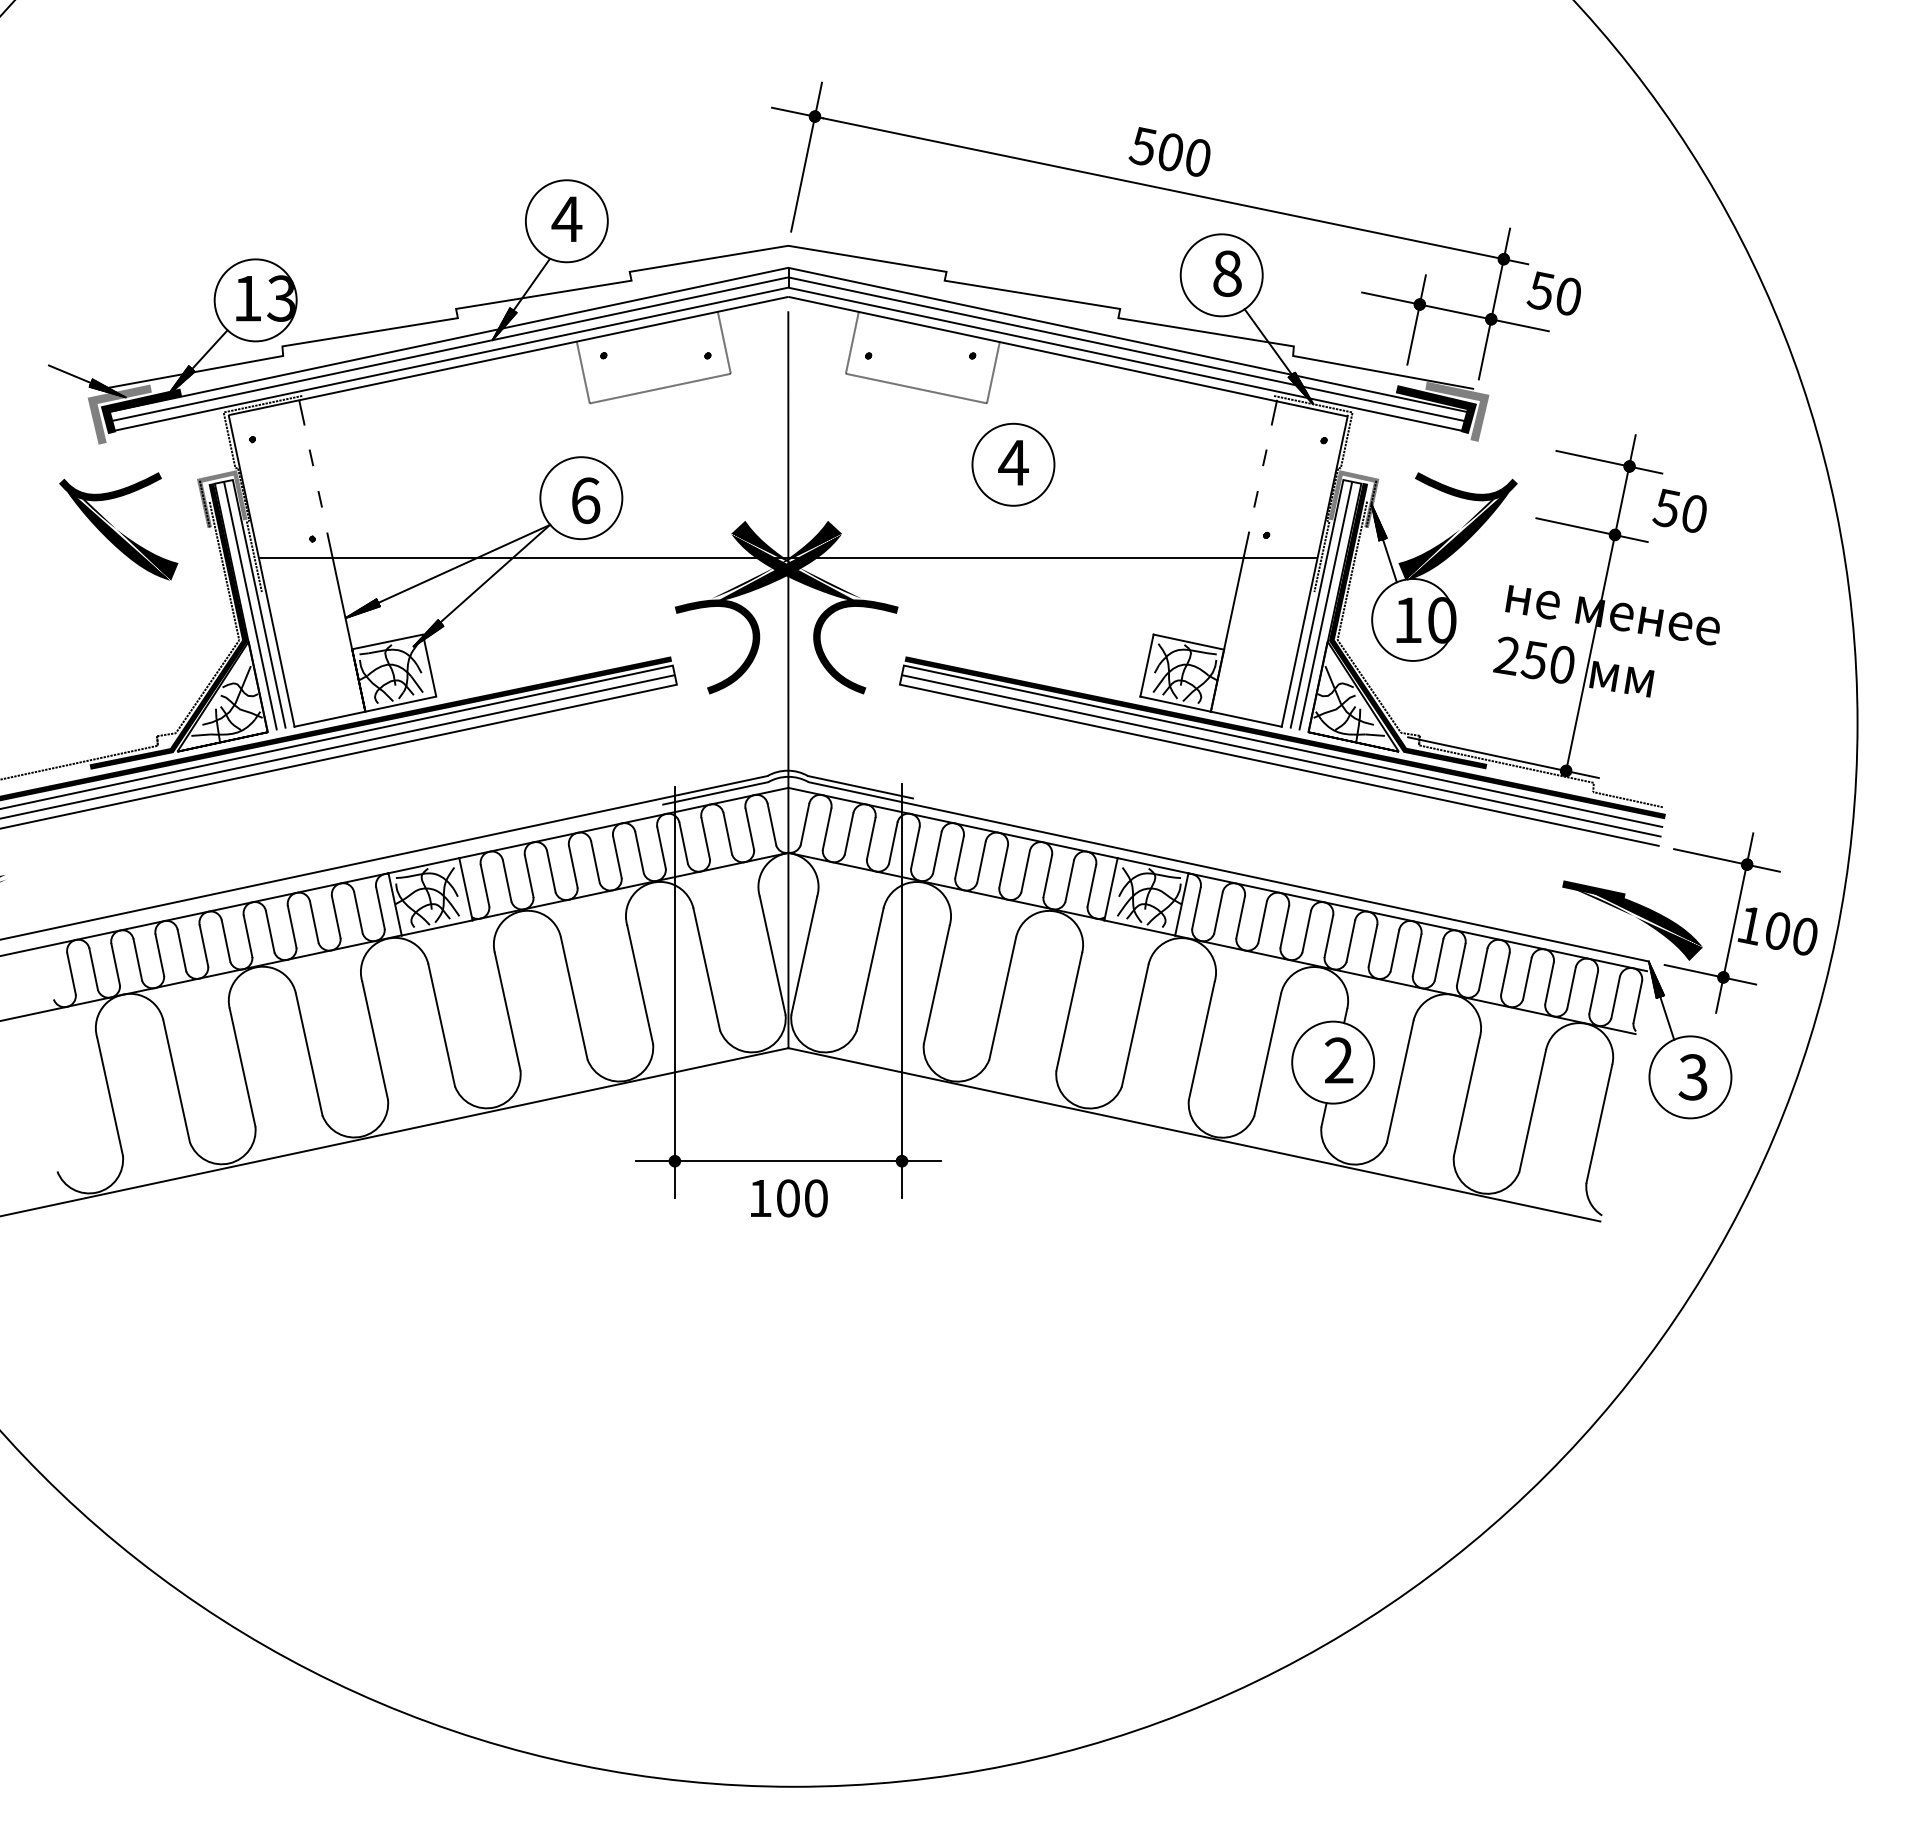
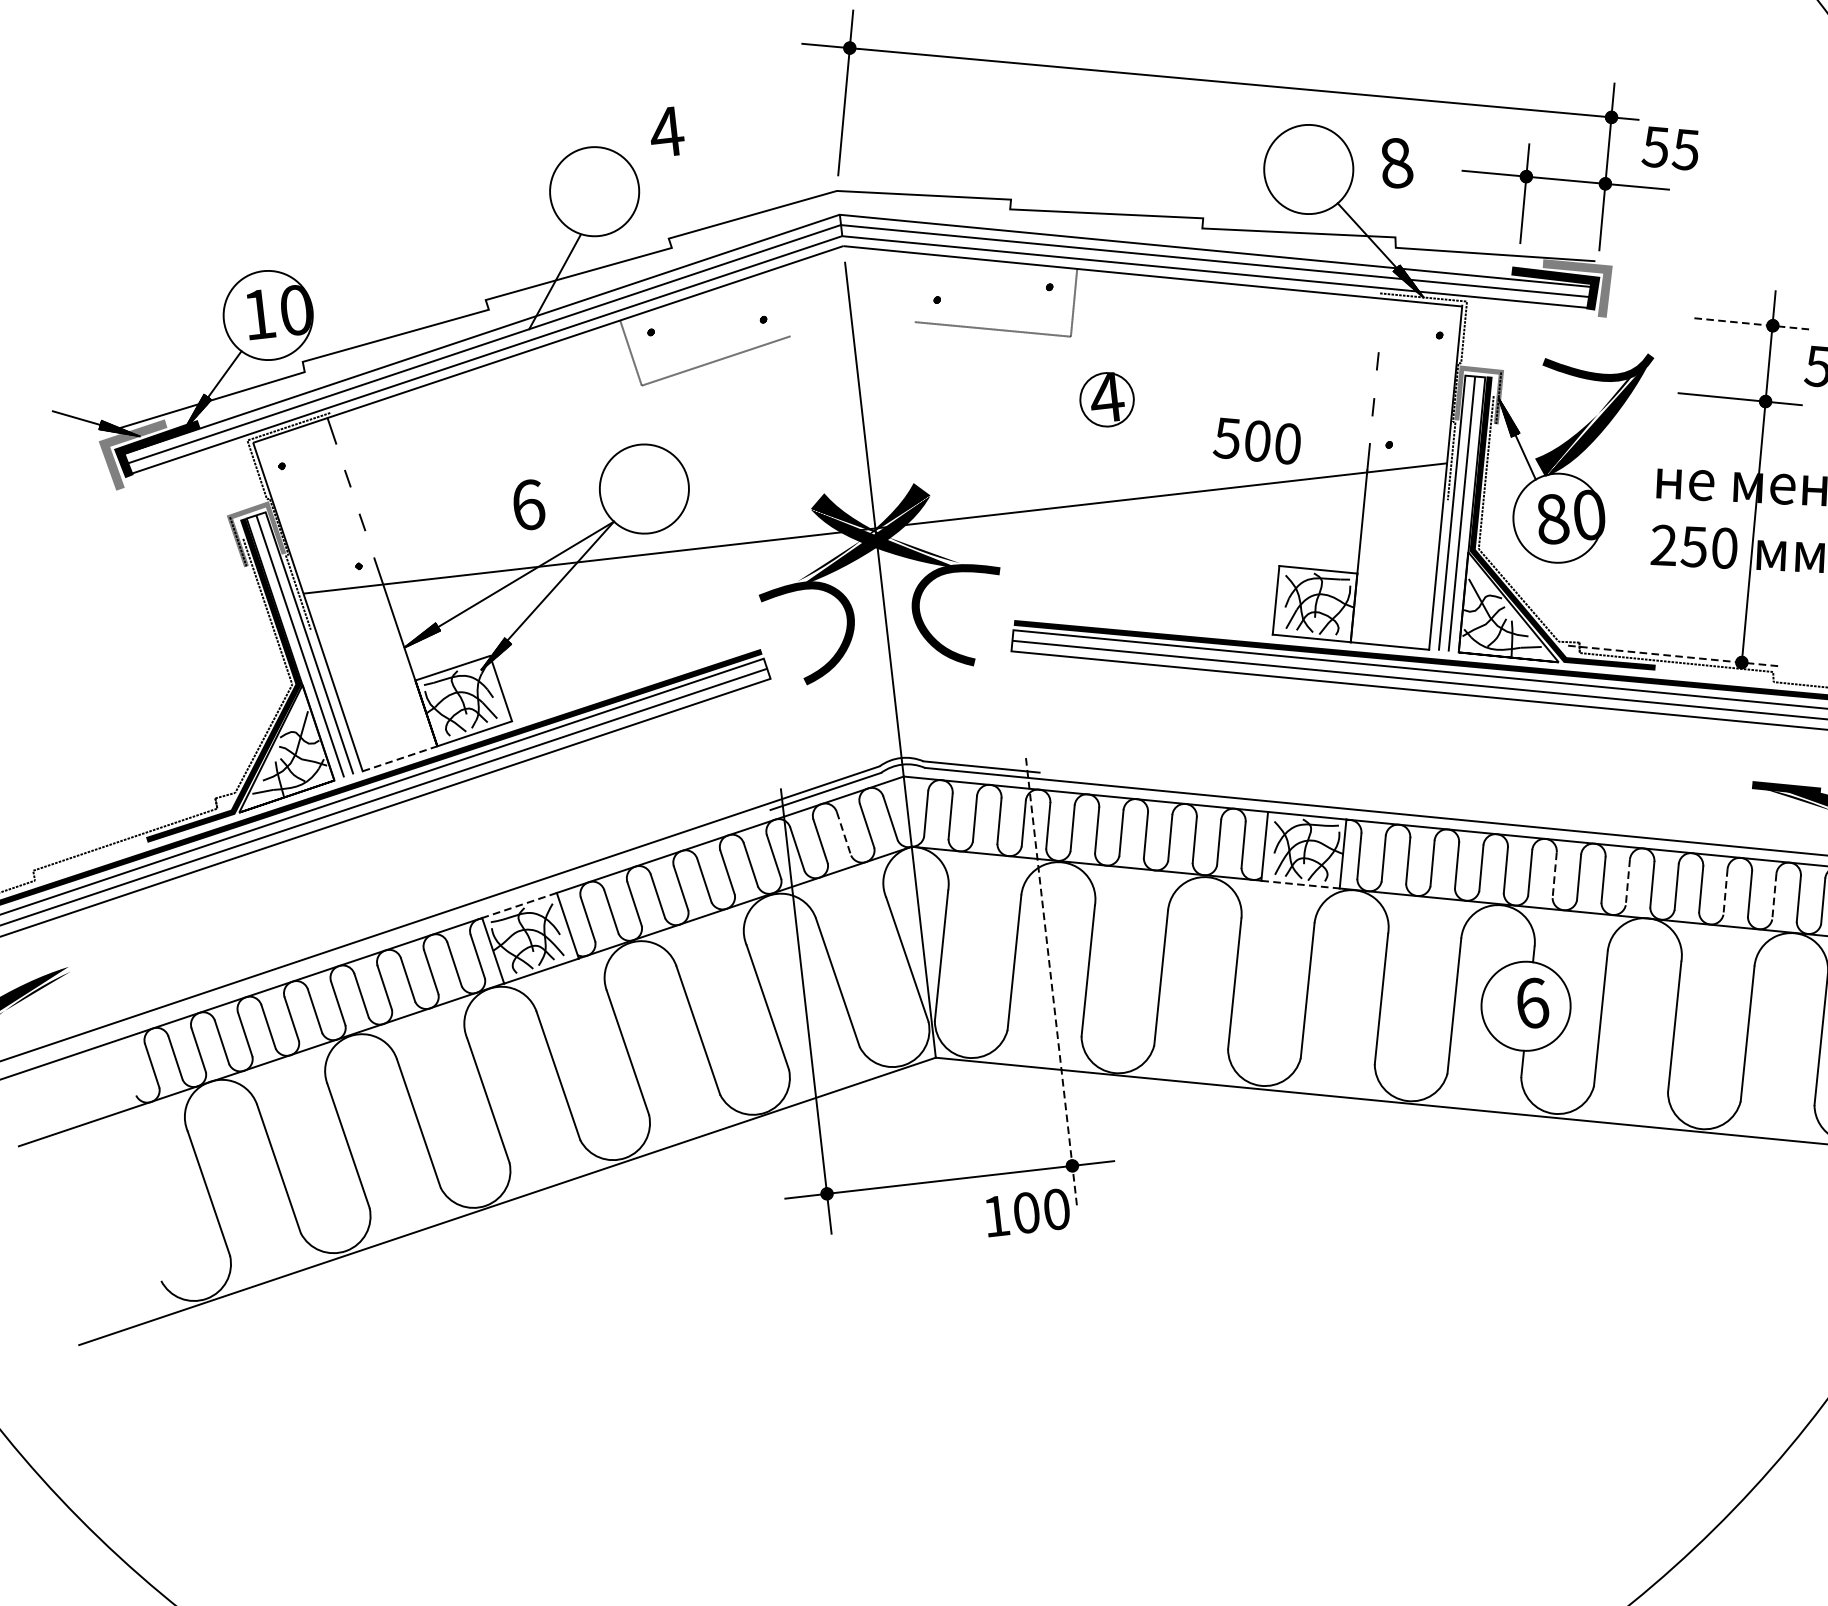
text: (1169, 151) -> (1256, 440), moved
text: (566, 218) -> (666, 131), moved
text: (1227, 273) -> (1396, 162), moved
text: (1567, 296) -> (1684, 149), 50 -> 55
text: (281, 298) -> (295, 310), 13 -> 10
hatch: (504, 323) -> (539, 309), removed
line: (723, 342) -> (778, 303), removed
line: (851, 342) -> (917, 287), removed
line: (1273, 412) -> (1381, 311), removed
line: (1608, 462) -> (1749, 324), solid -> dashed
circle: (1013, 464) -> (1107, 399), size x0.6
text: (586, 500) -> (529, 504), moved
part: (118, 526) -> (147, 576), removed
text: (1408, 620) -> (1553, 519), 10 -> 80
line: (330, 719) -> (400, 759), solid -> dashed
line: (1503, 757) -> (1672, 655), solid -> dashed
line: (727, 834) -> (843, 834), solid -> dashed
line: (423, 865) -> (519, 905), solid -> dashed
line: (1140, 928) -> (1301, 885), solid -> dashed
line: (1372, 946) -> (1554, 876), solid -> dashed
line: (1439, 960) -> (1628, 882), solid -> dashed
line: (1527, 979) -> (1725, 892), solid -> dashed
line: (1571, 988) -> (1774, 896), solid -> dashed
line: (902, 991) -> (1052, 982), solid -> dashed
text: (1339, 1060) -> (1532, 1003), 2 -> 6
text: (789, 1198) -> (1027, 1212), moved

